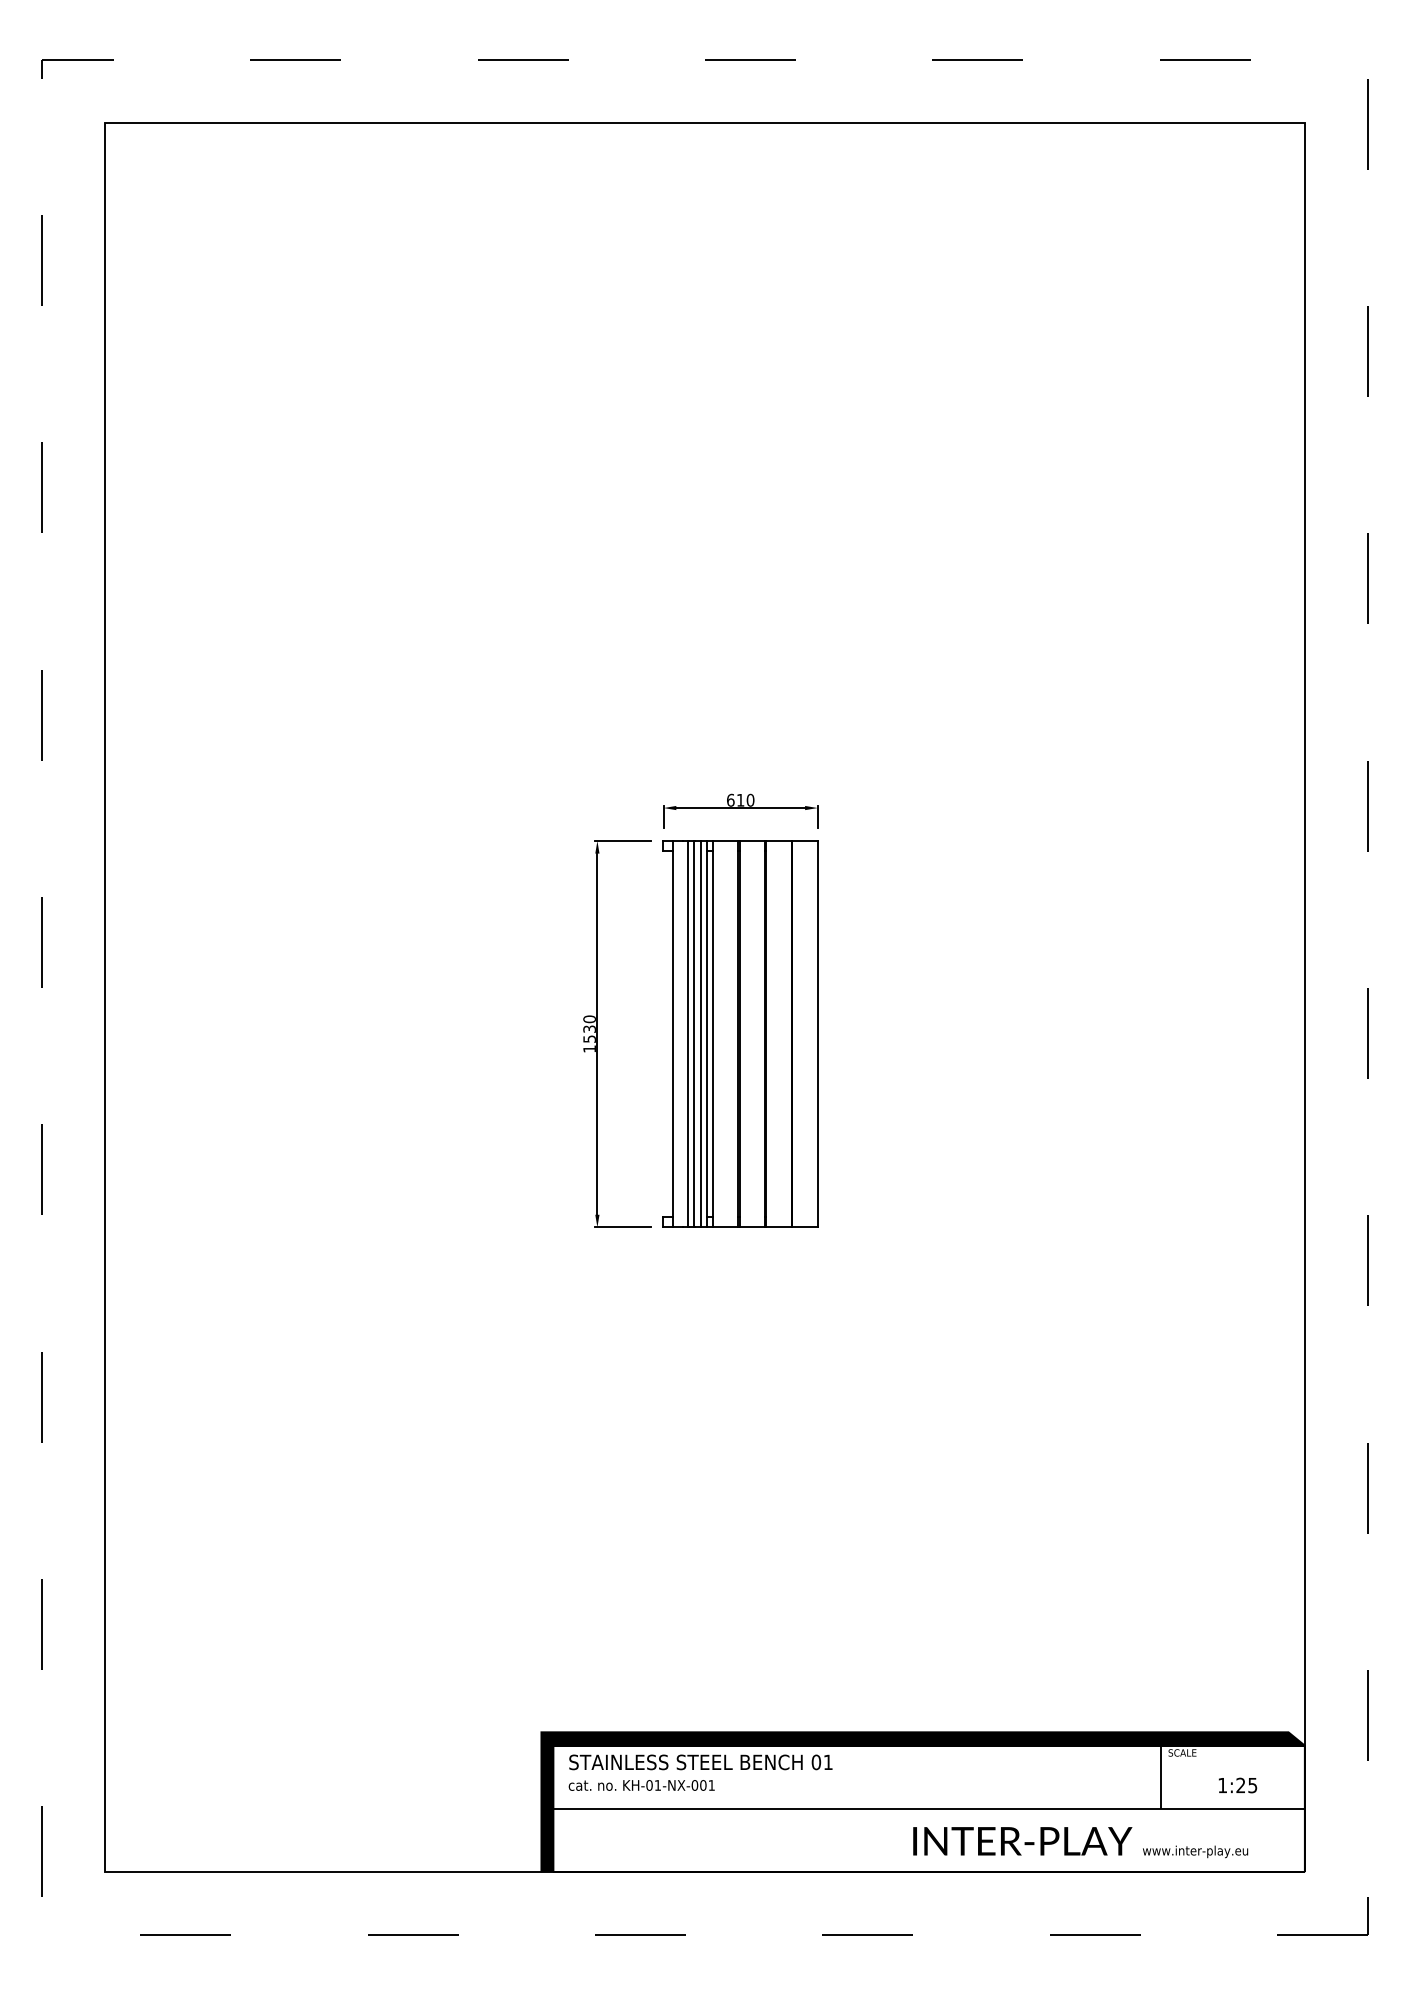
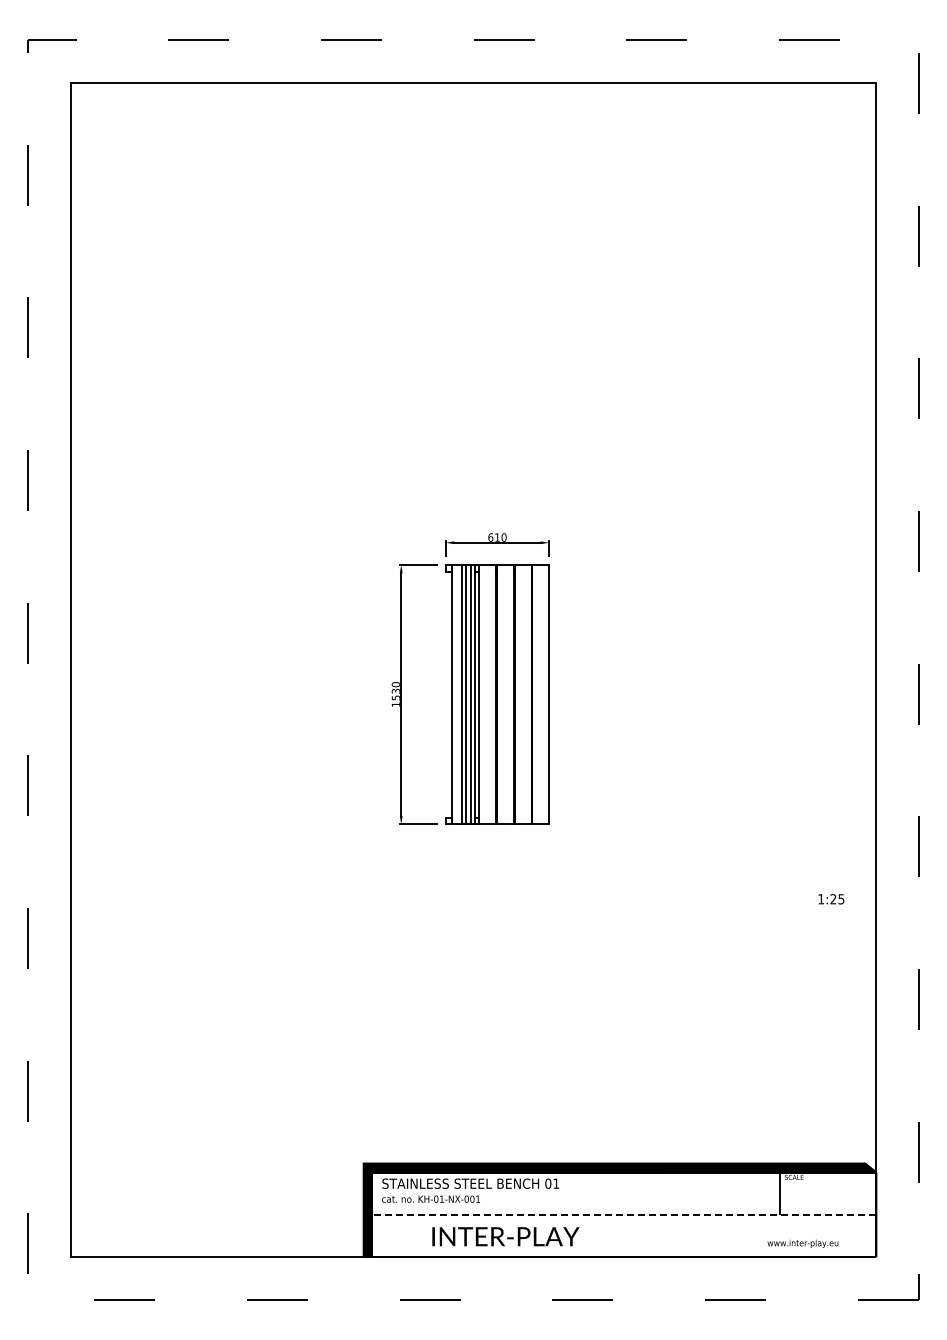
text: (1238, 1785) -> (831, 899), moved
line: (928, 1809) -> (623, 1215), solid -> dashed
text: (1022, 1840) -> (505, 1236), moved

